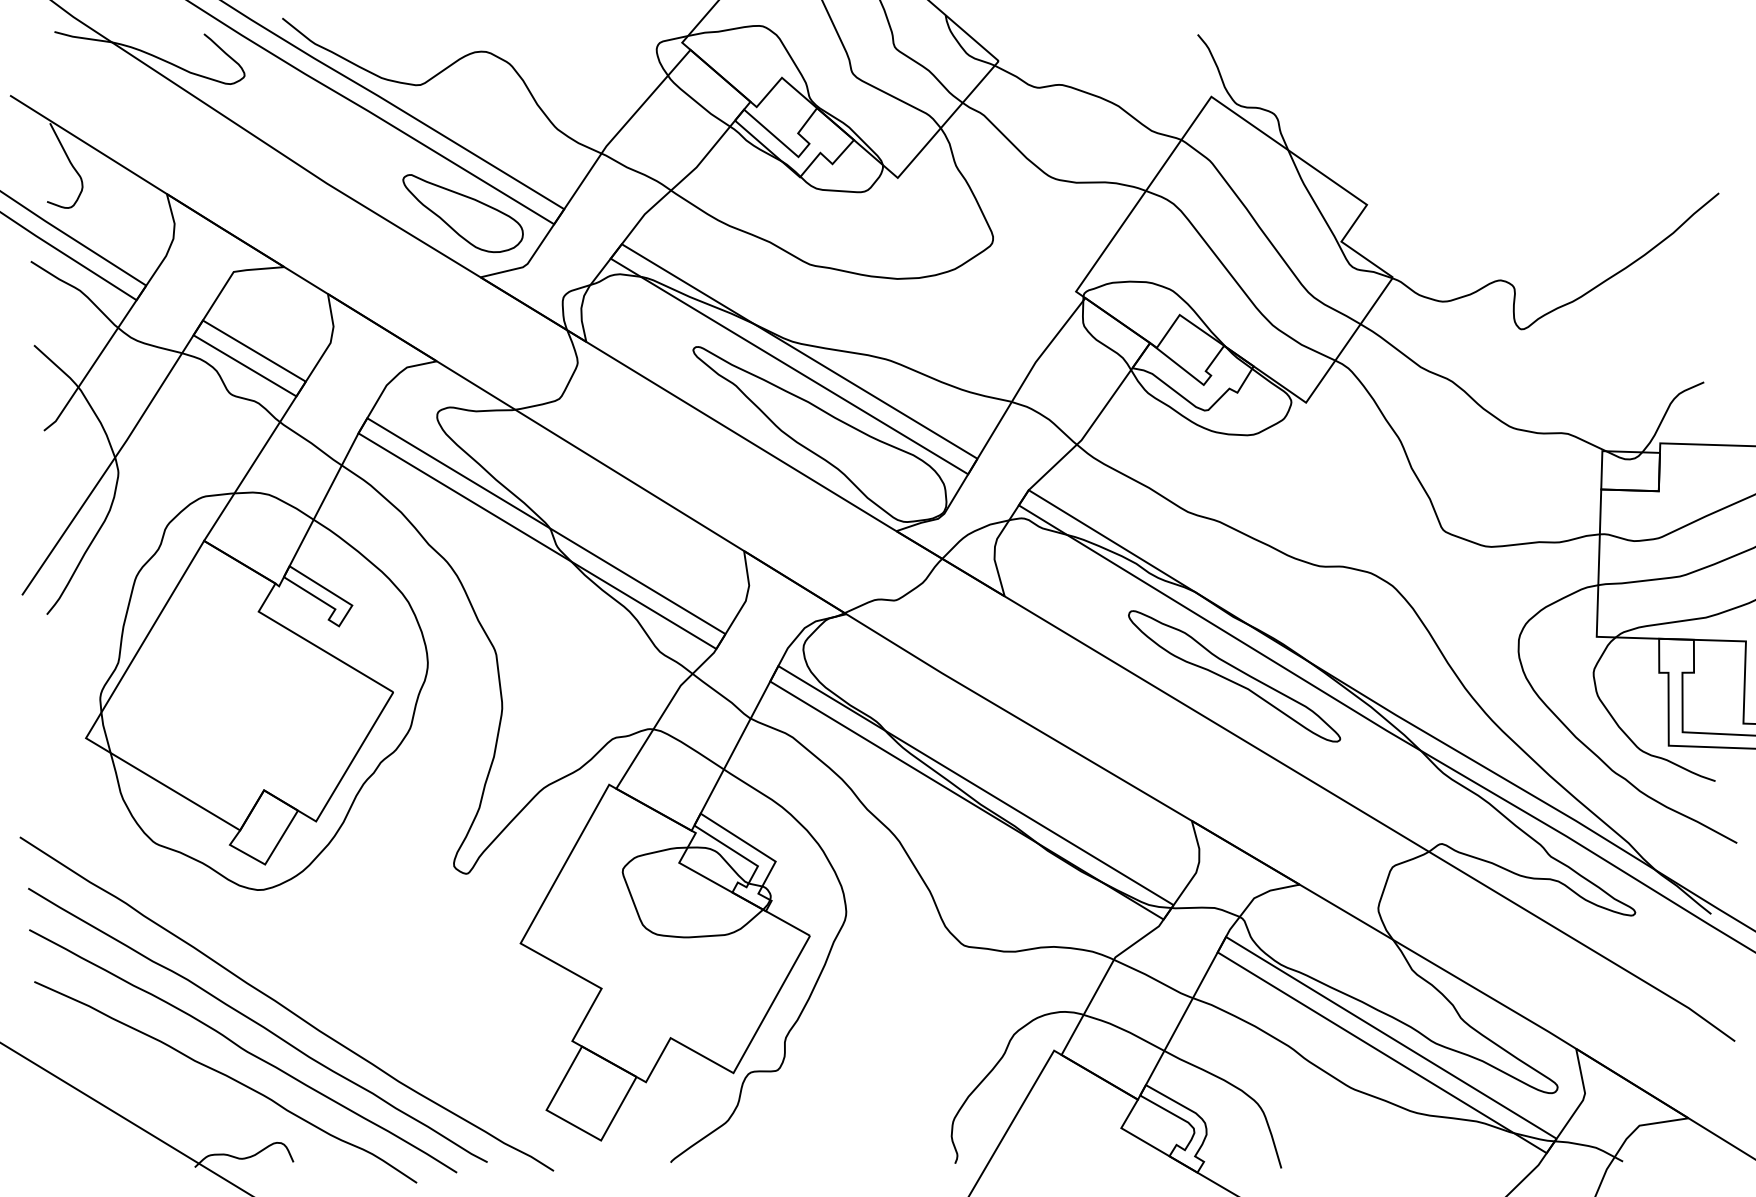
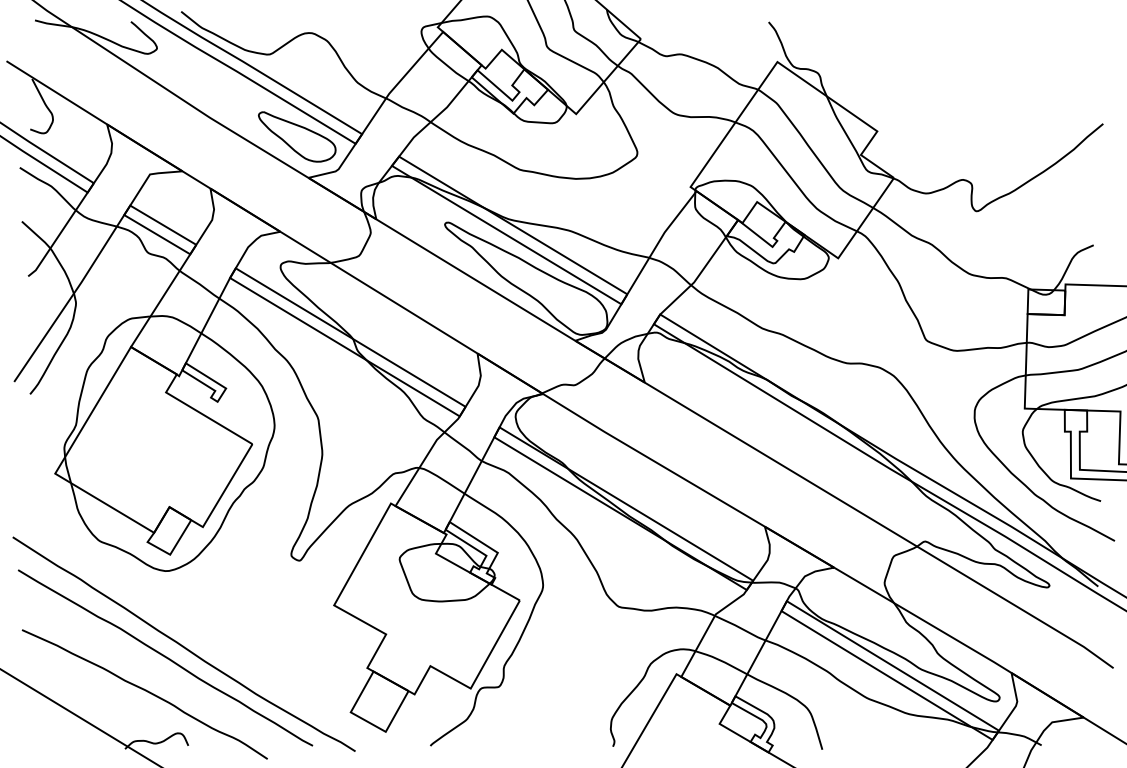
part: (1233, 675) -> (791, 433), removed
curve: (242, 1049) -> (155, 673), removed

